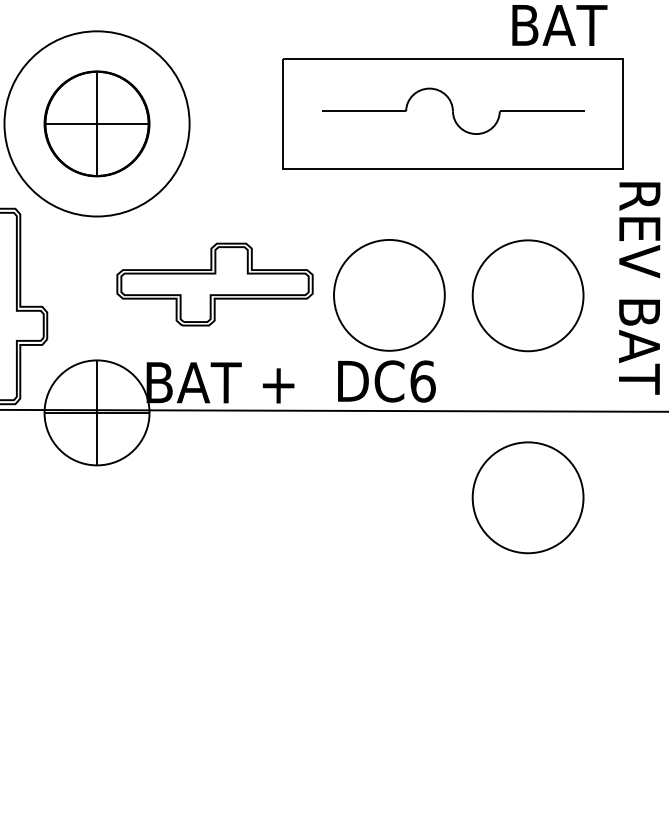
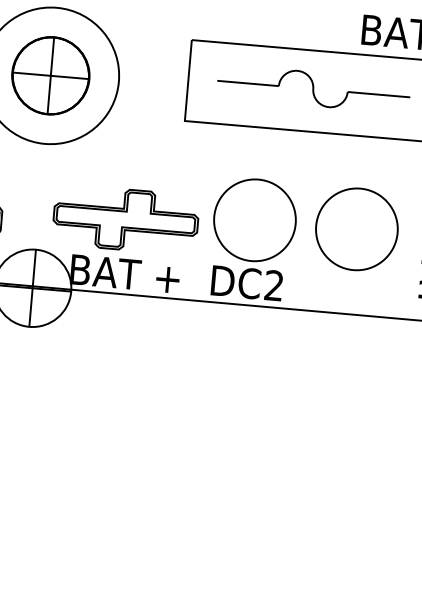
part: (214, 284) -> (125, 219), moved
text: (422, 381) -> (273, 285), DC6 -> DC2
part: (527, 497) -> (343, 377), removed

